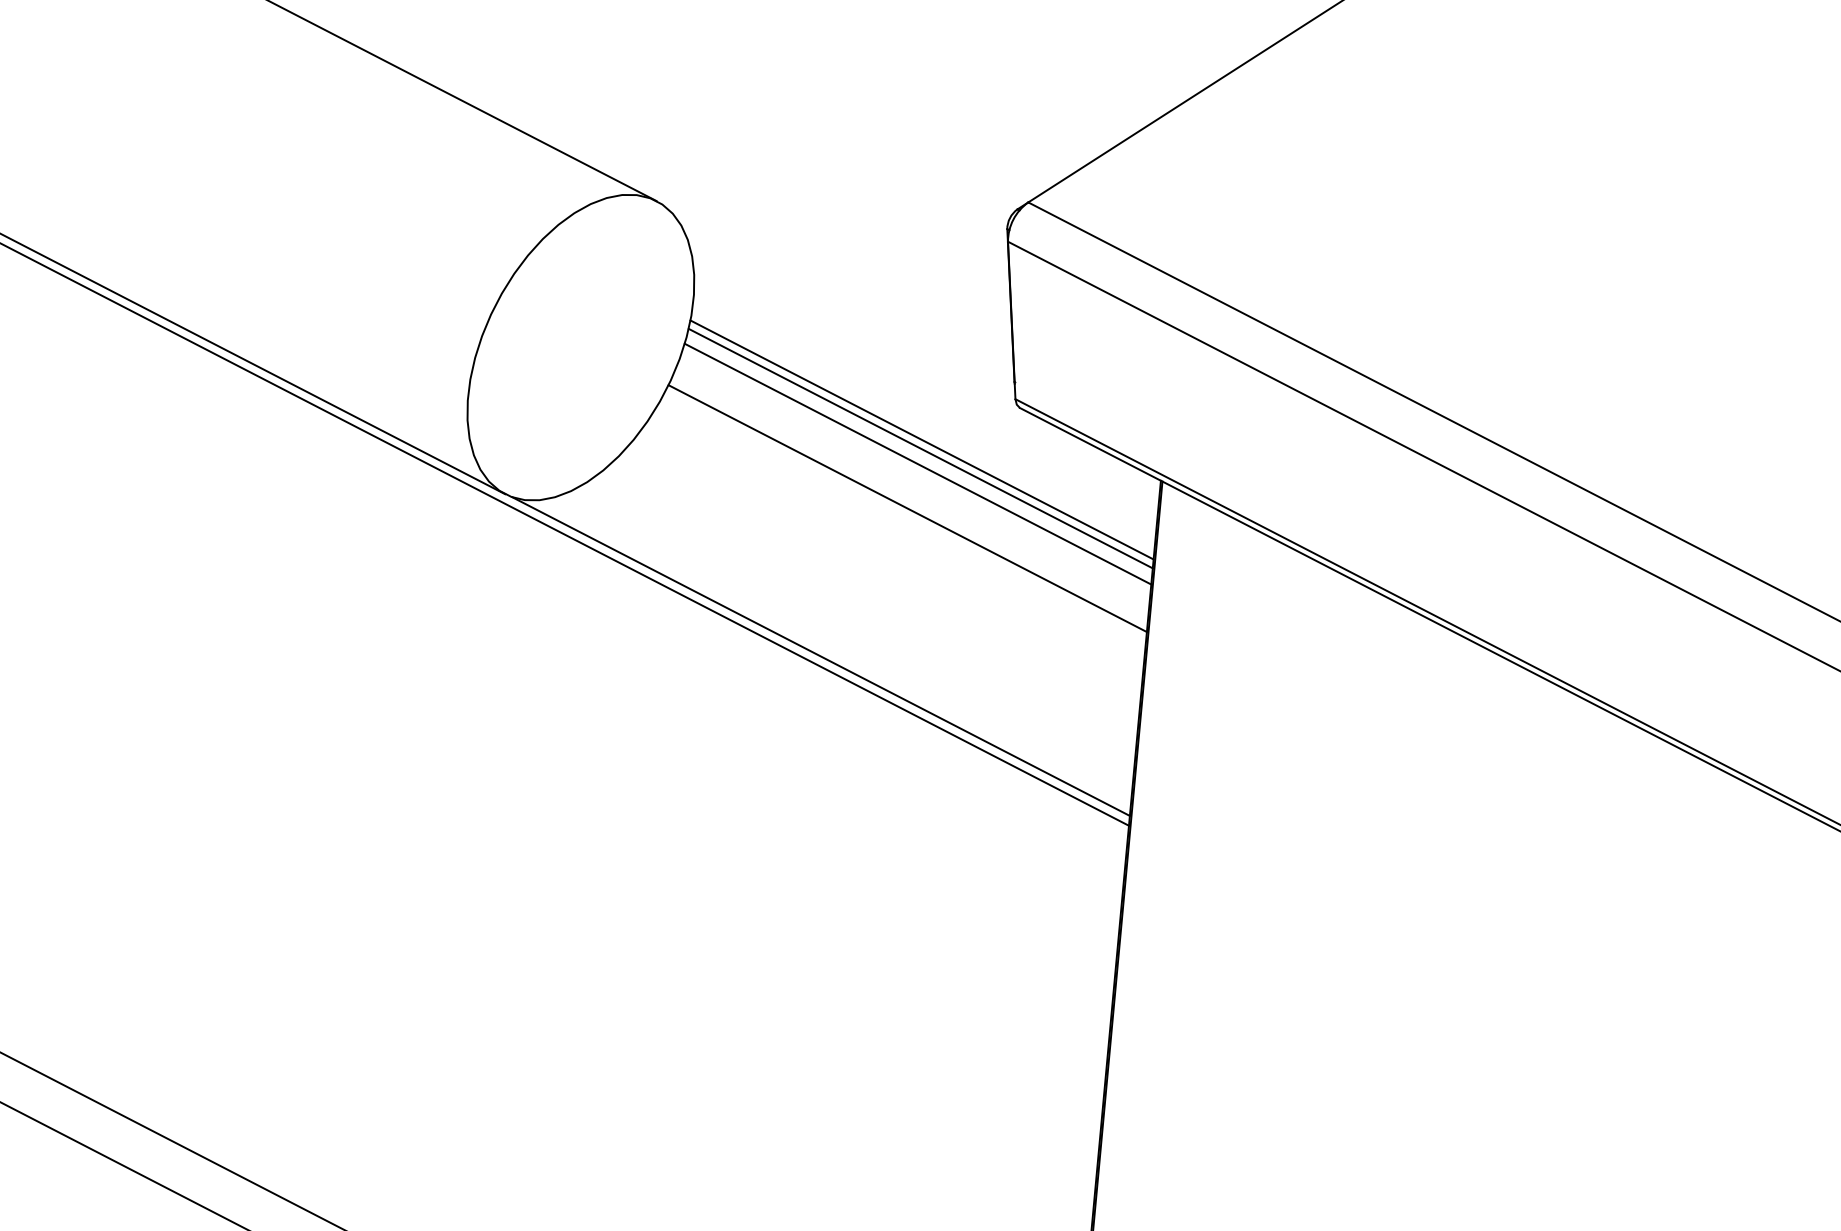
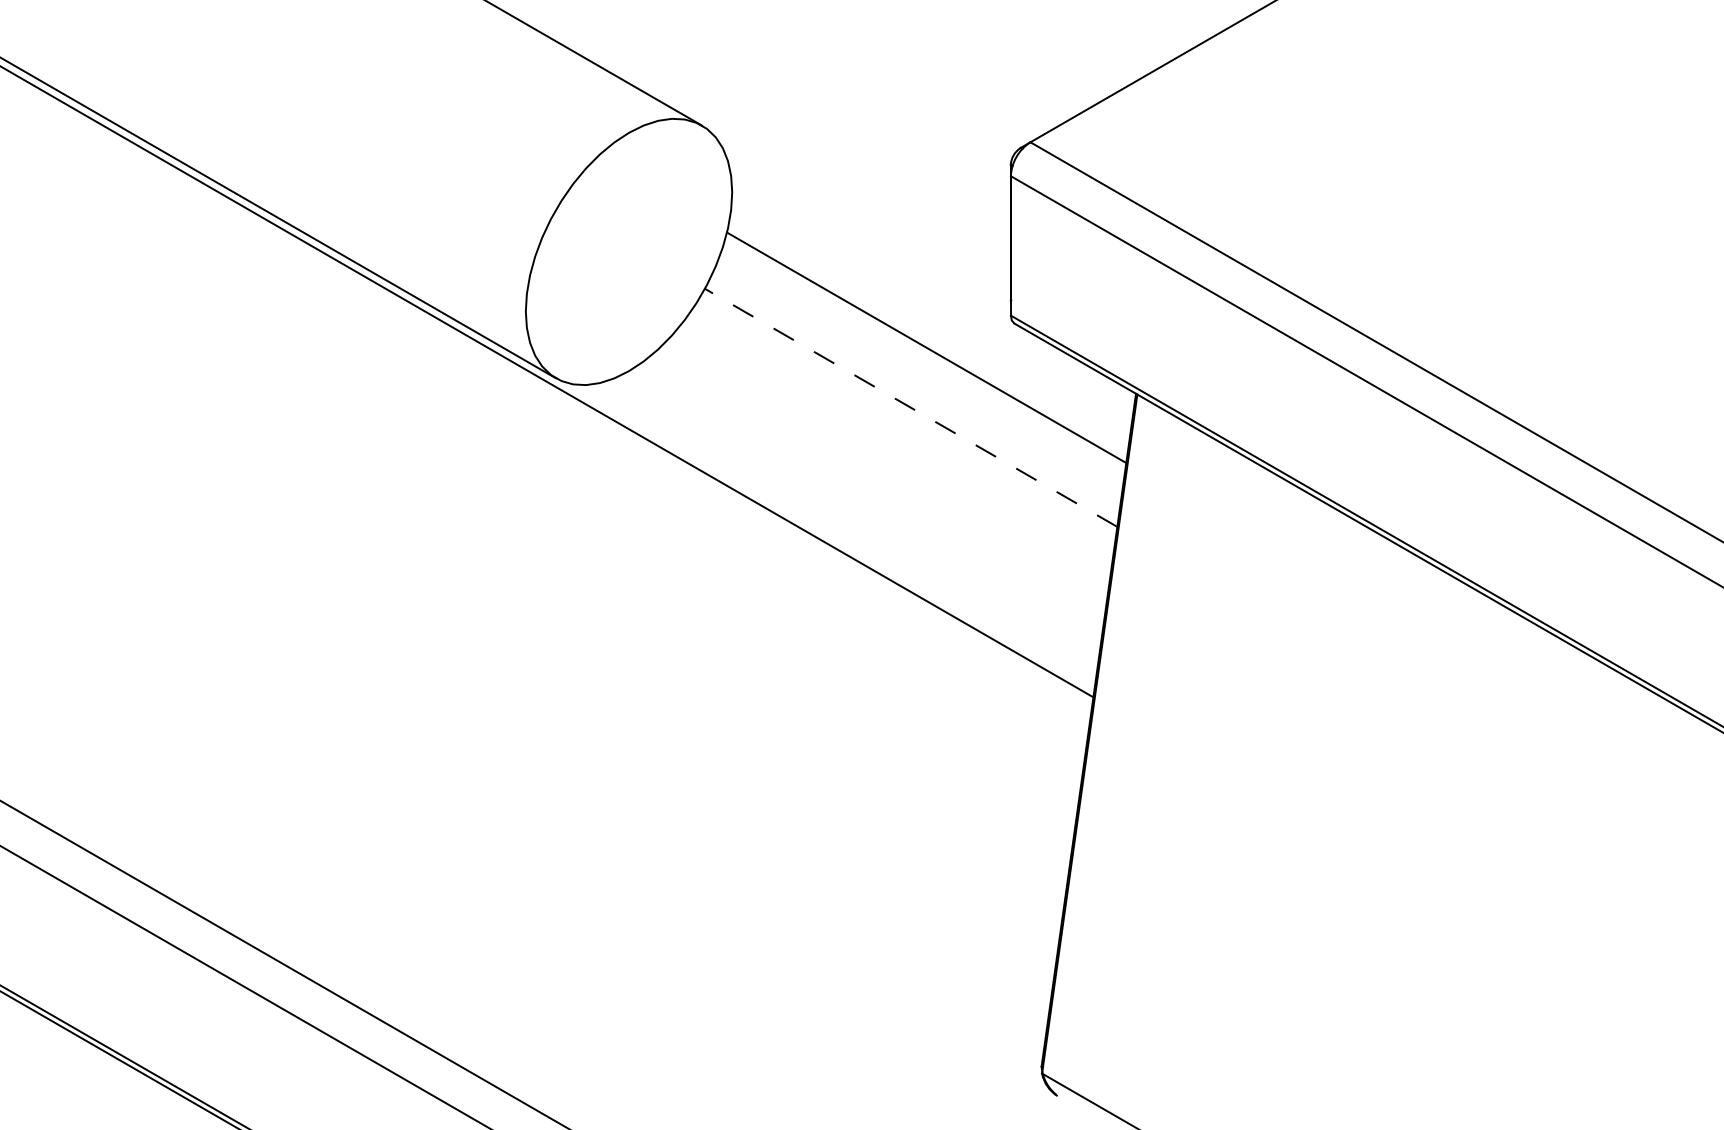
line: (921, 447) -> (925, 354), removed
line: (918, 463) -> (922, 368), removed
line: (906, 508) -> (910, 407), solid -> dashed
line: (821, 656) -> (828, 534), removed

